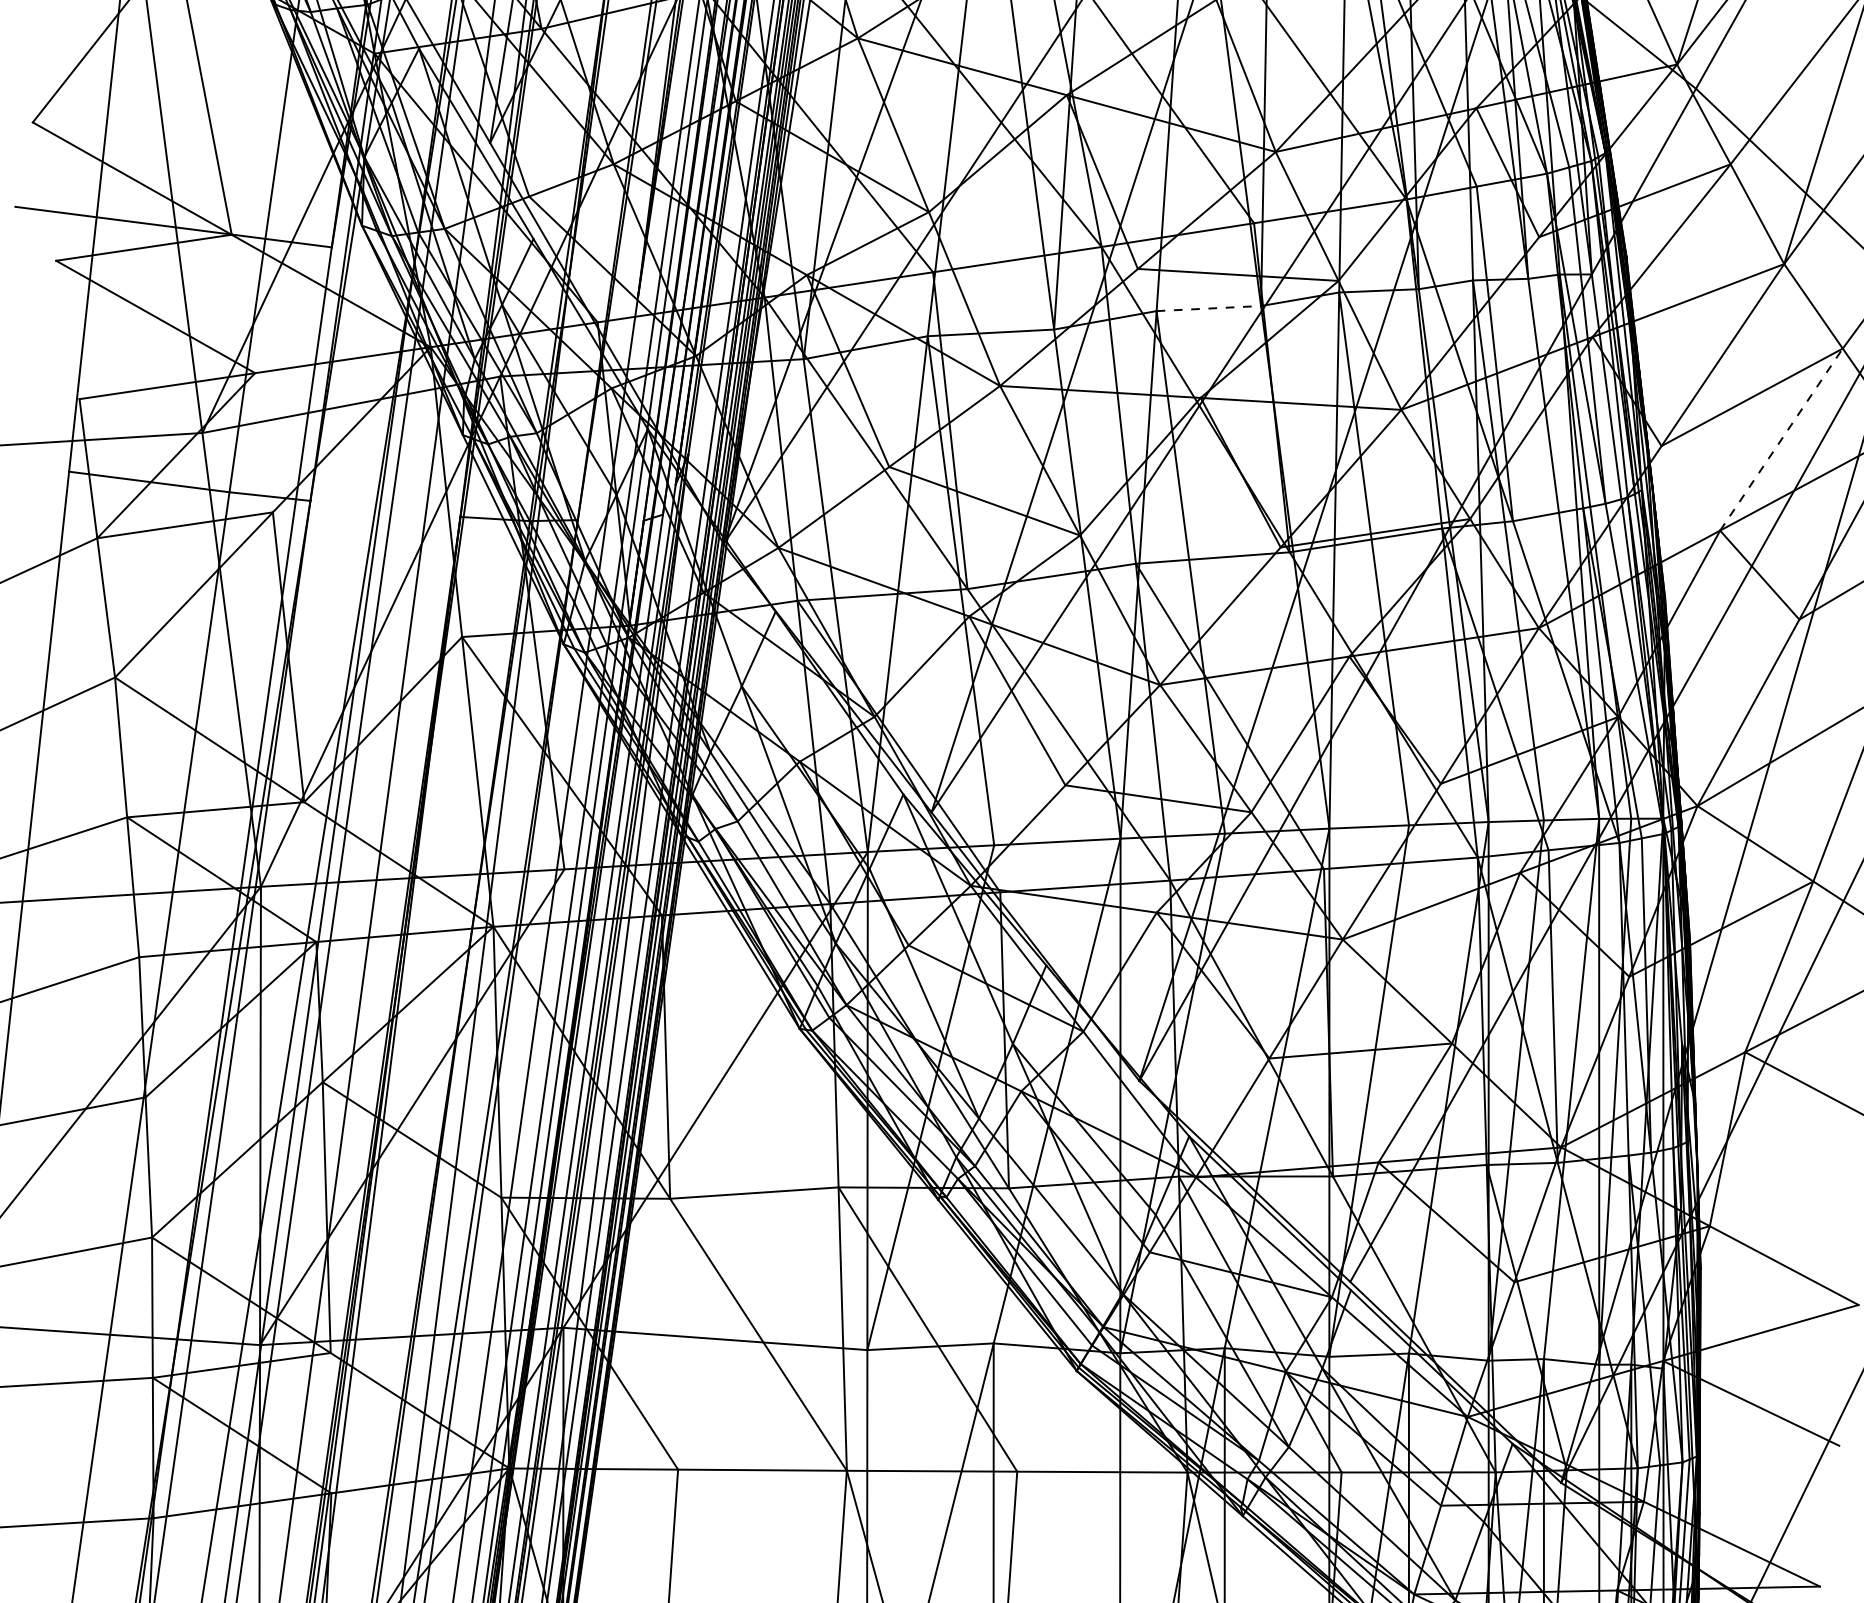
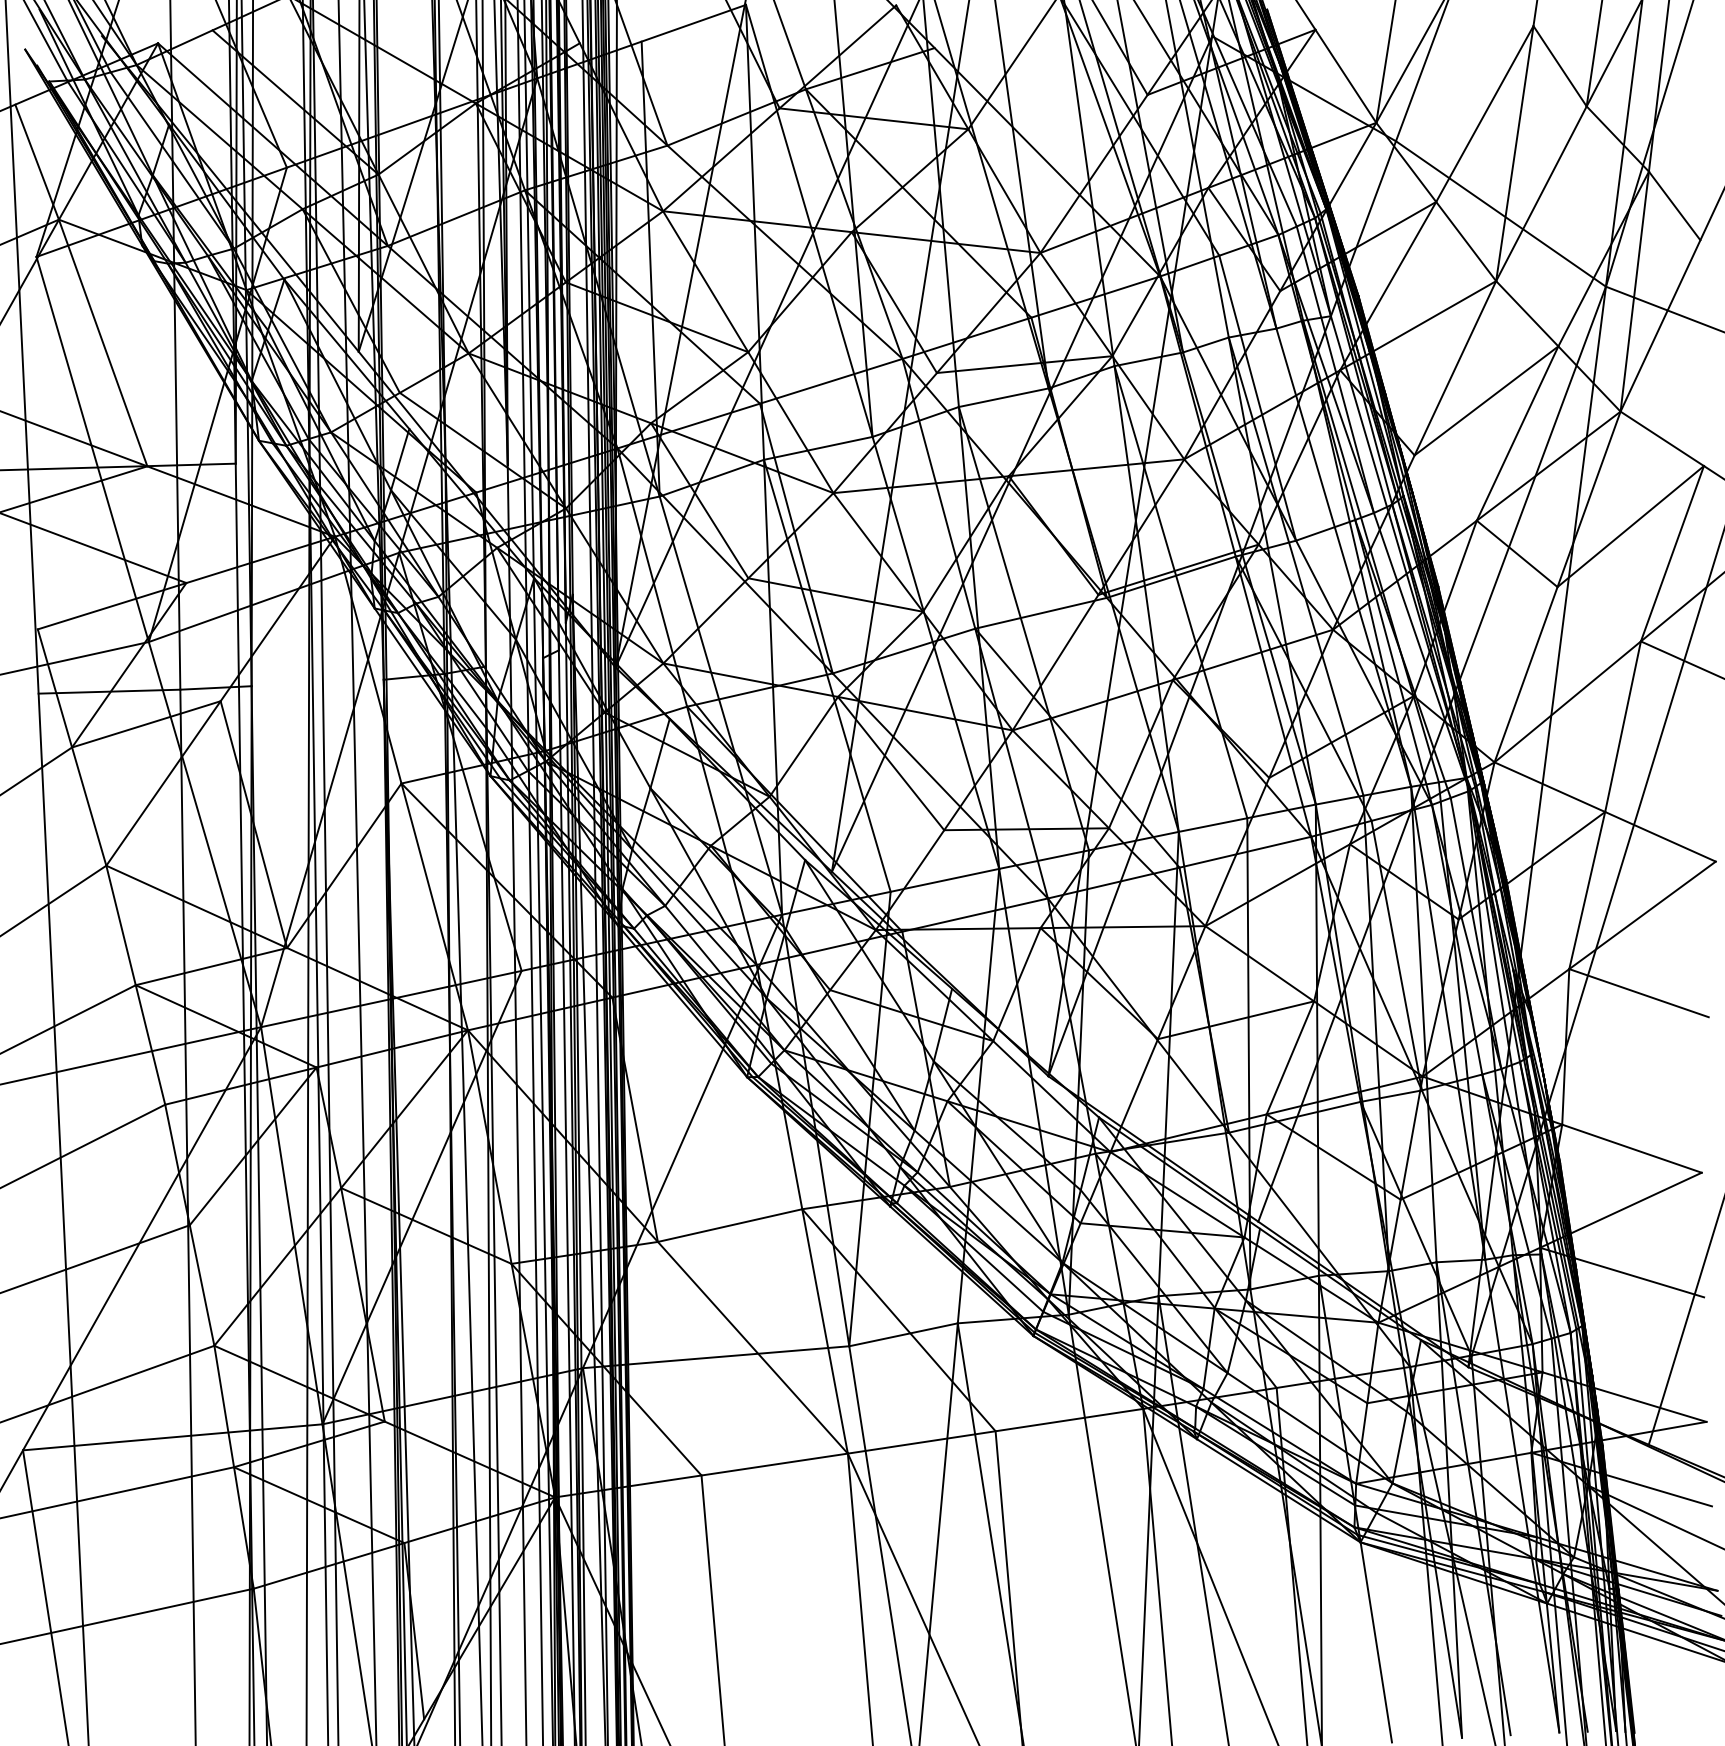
line: (1208, 308) -> (1003, 397), dashed -> solid
line: (1781, 439) -> (1517, 433), dashed -> solid

